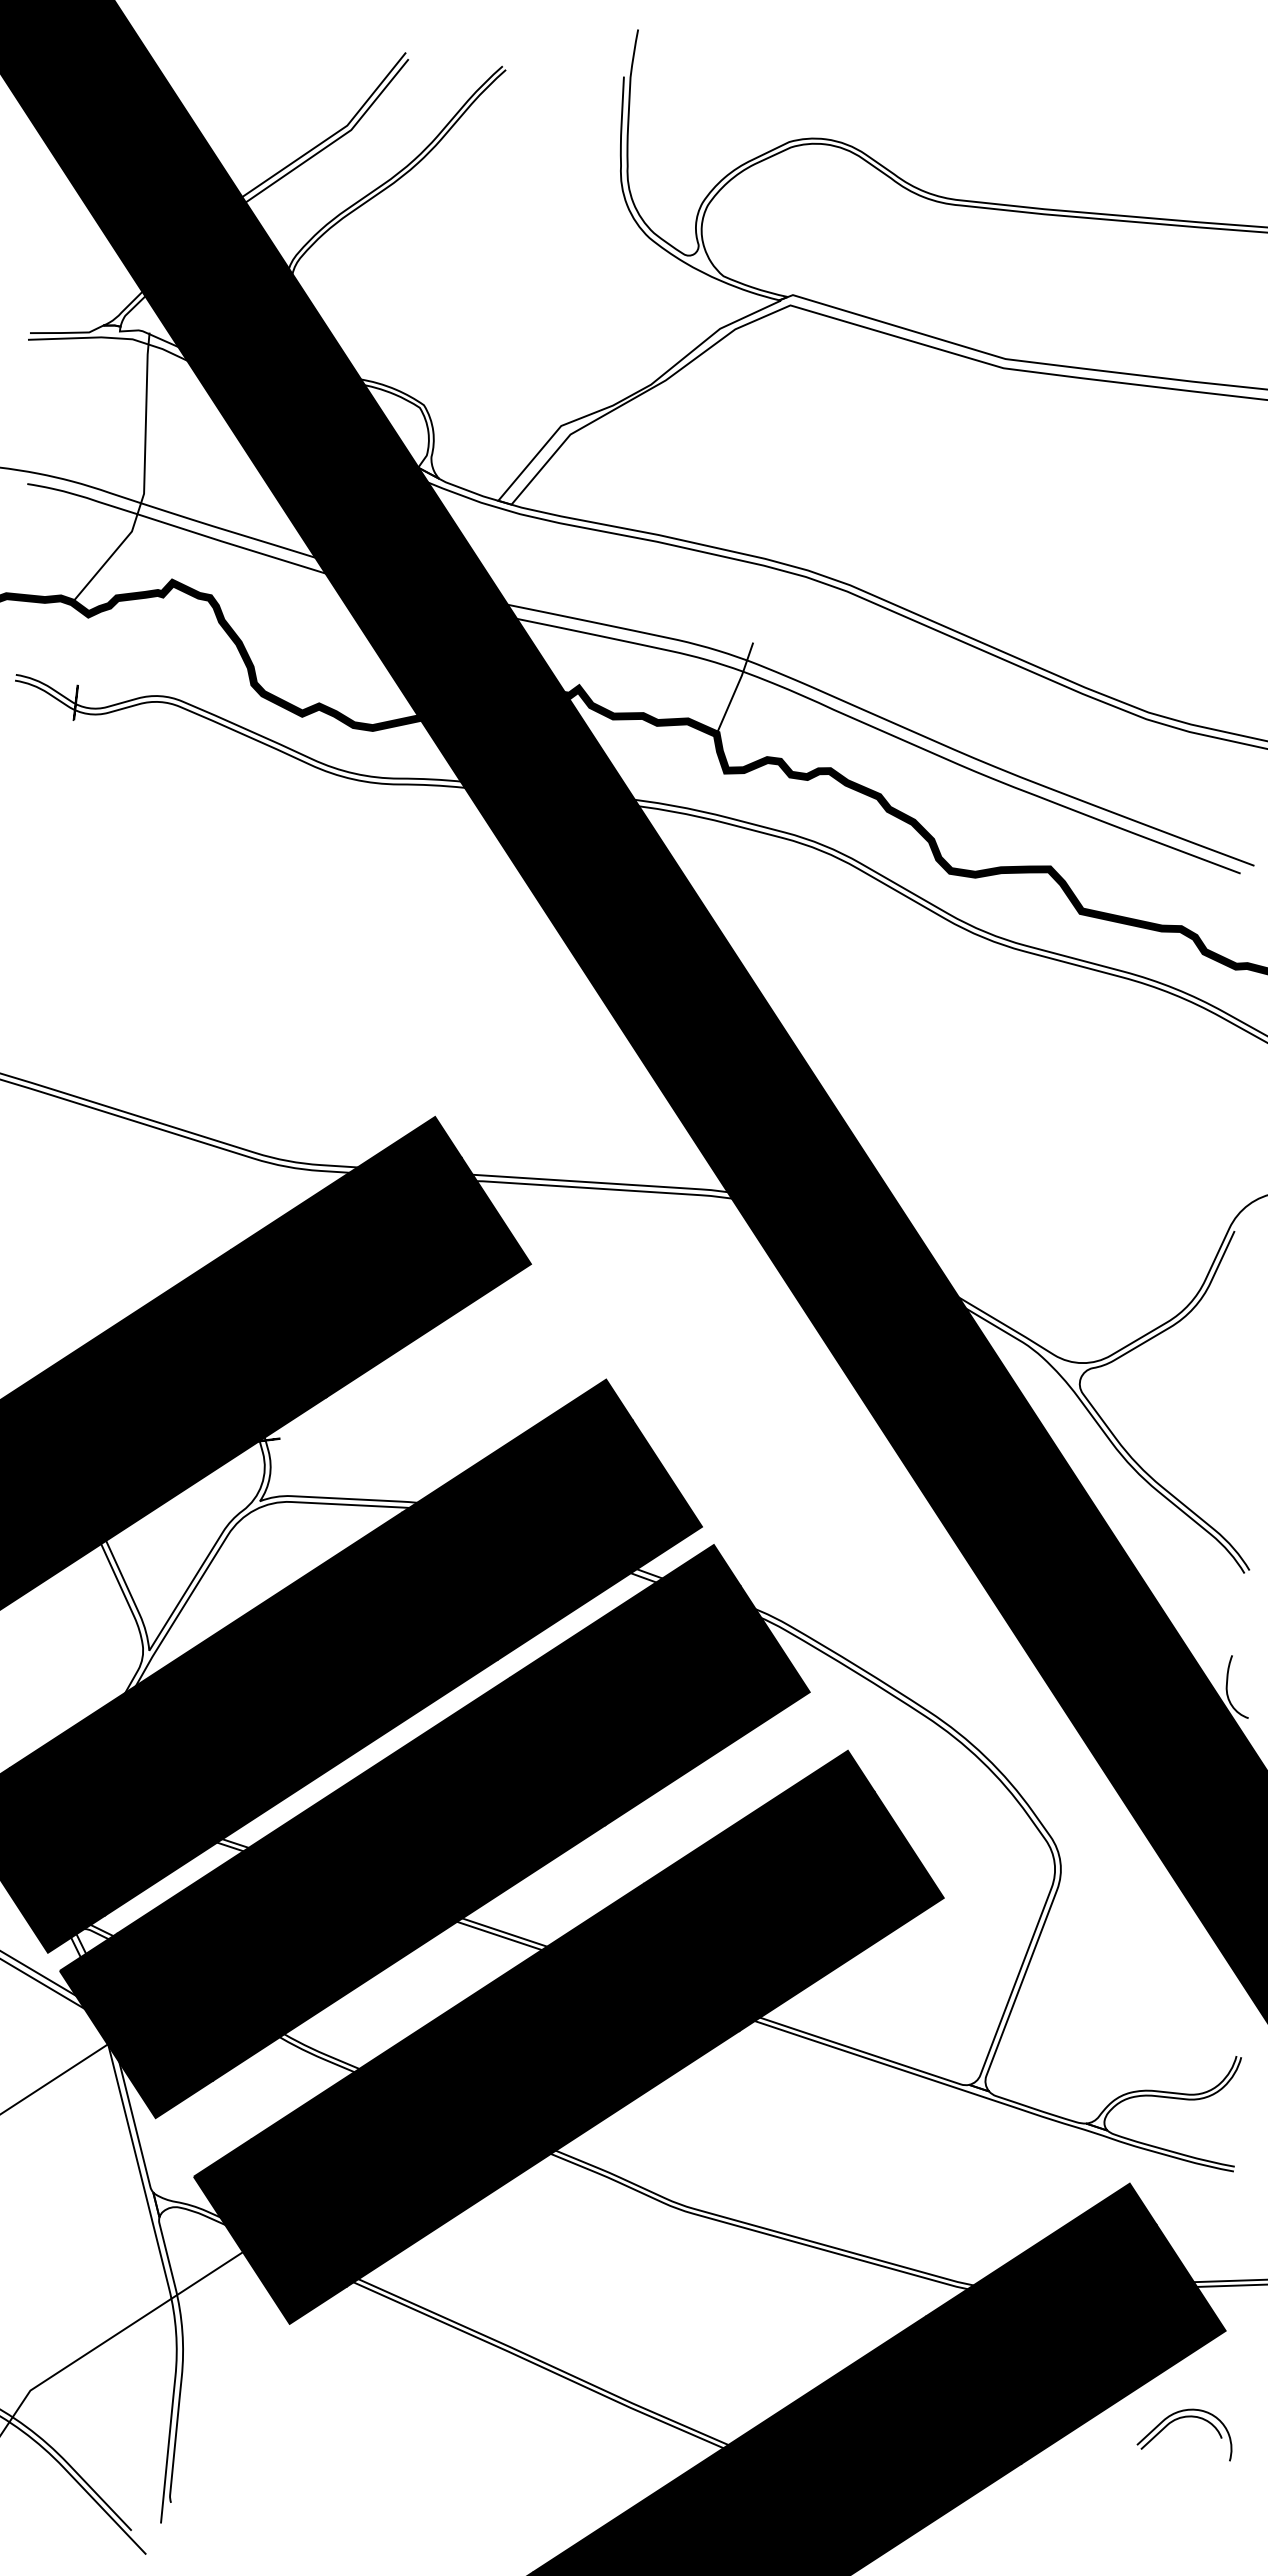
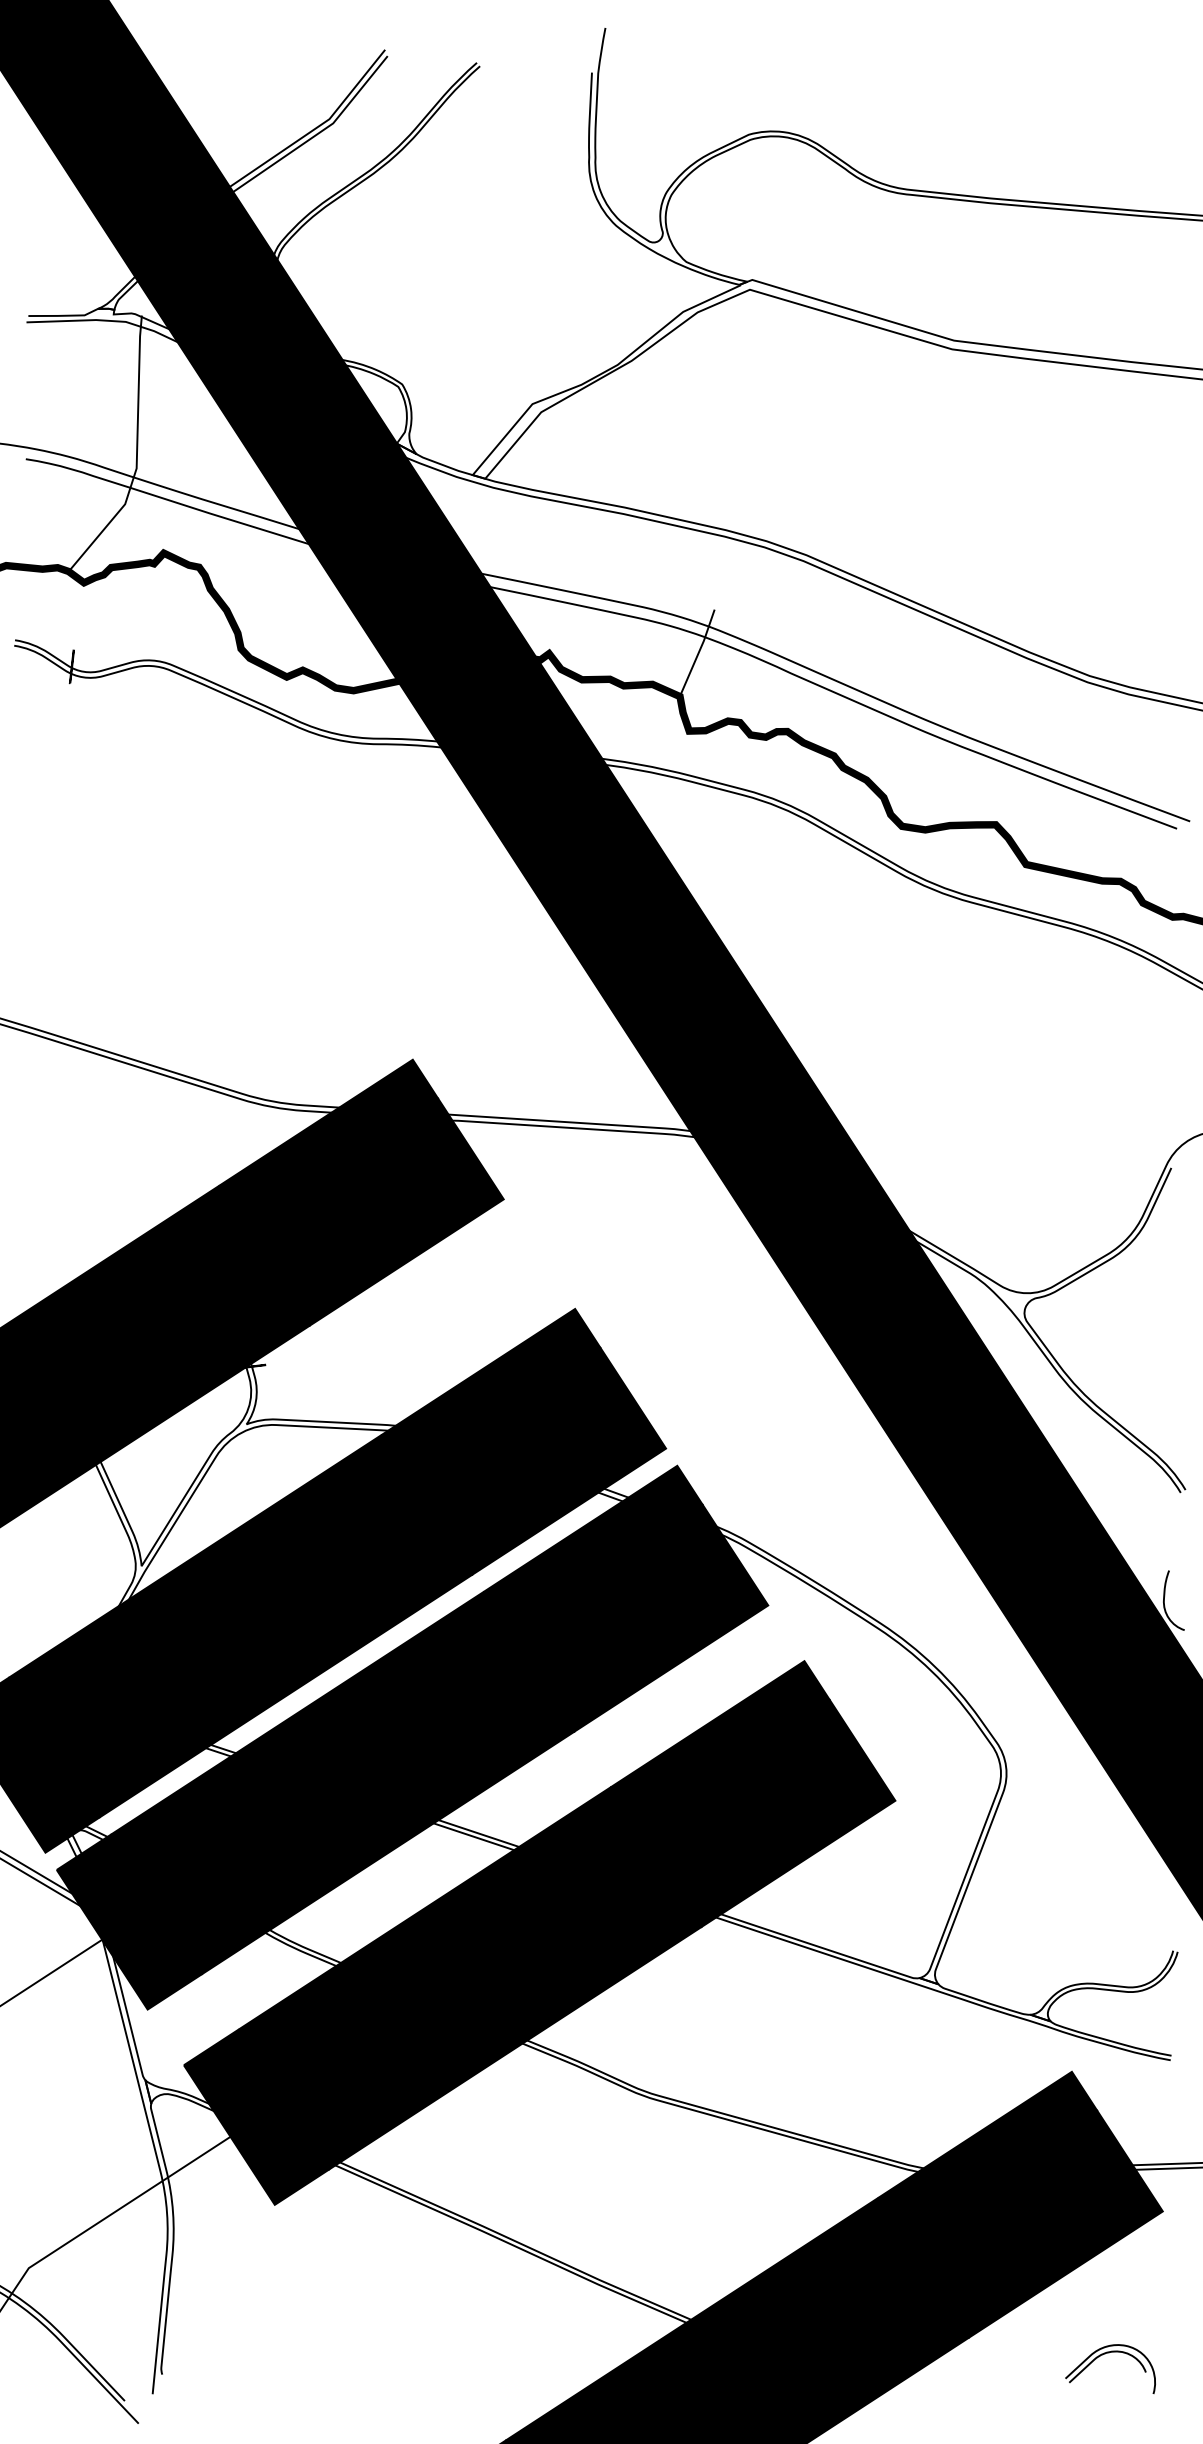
part: (1179, 2419) -> (1105, 2354), moved

